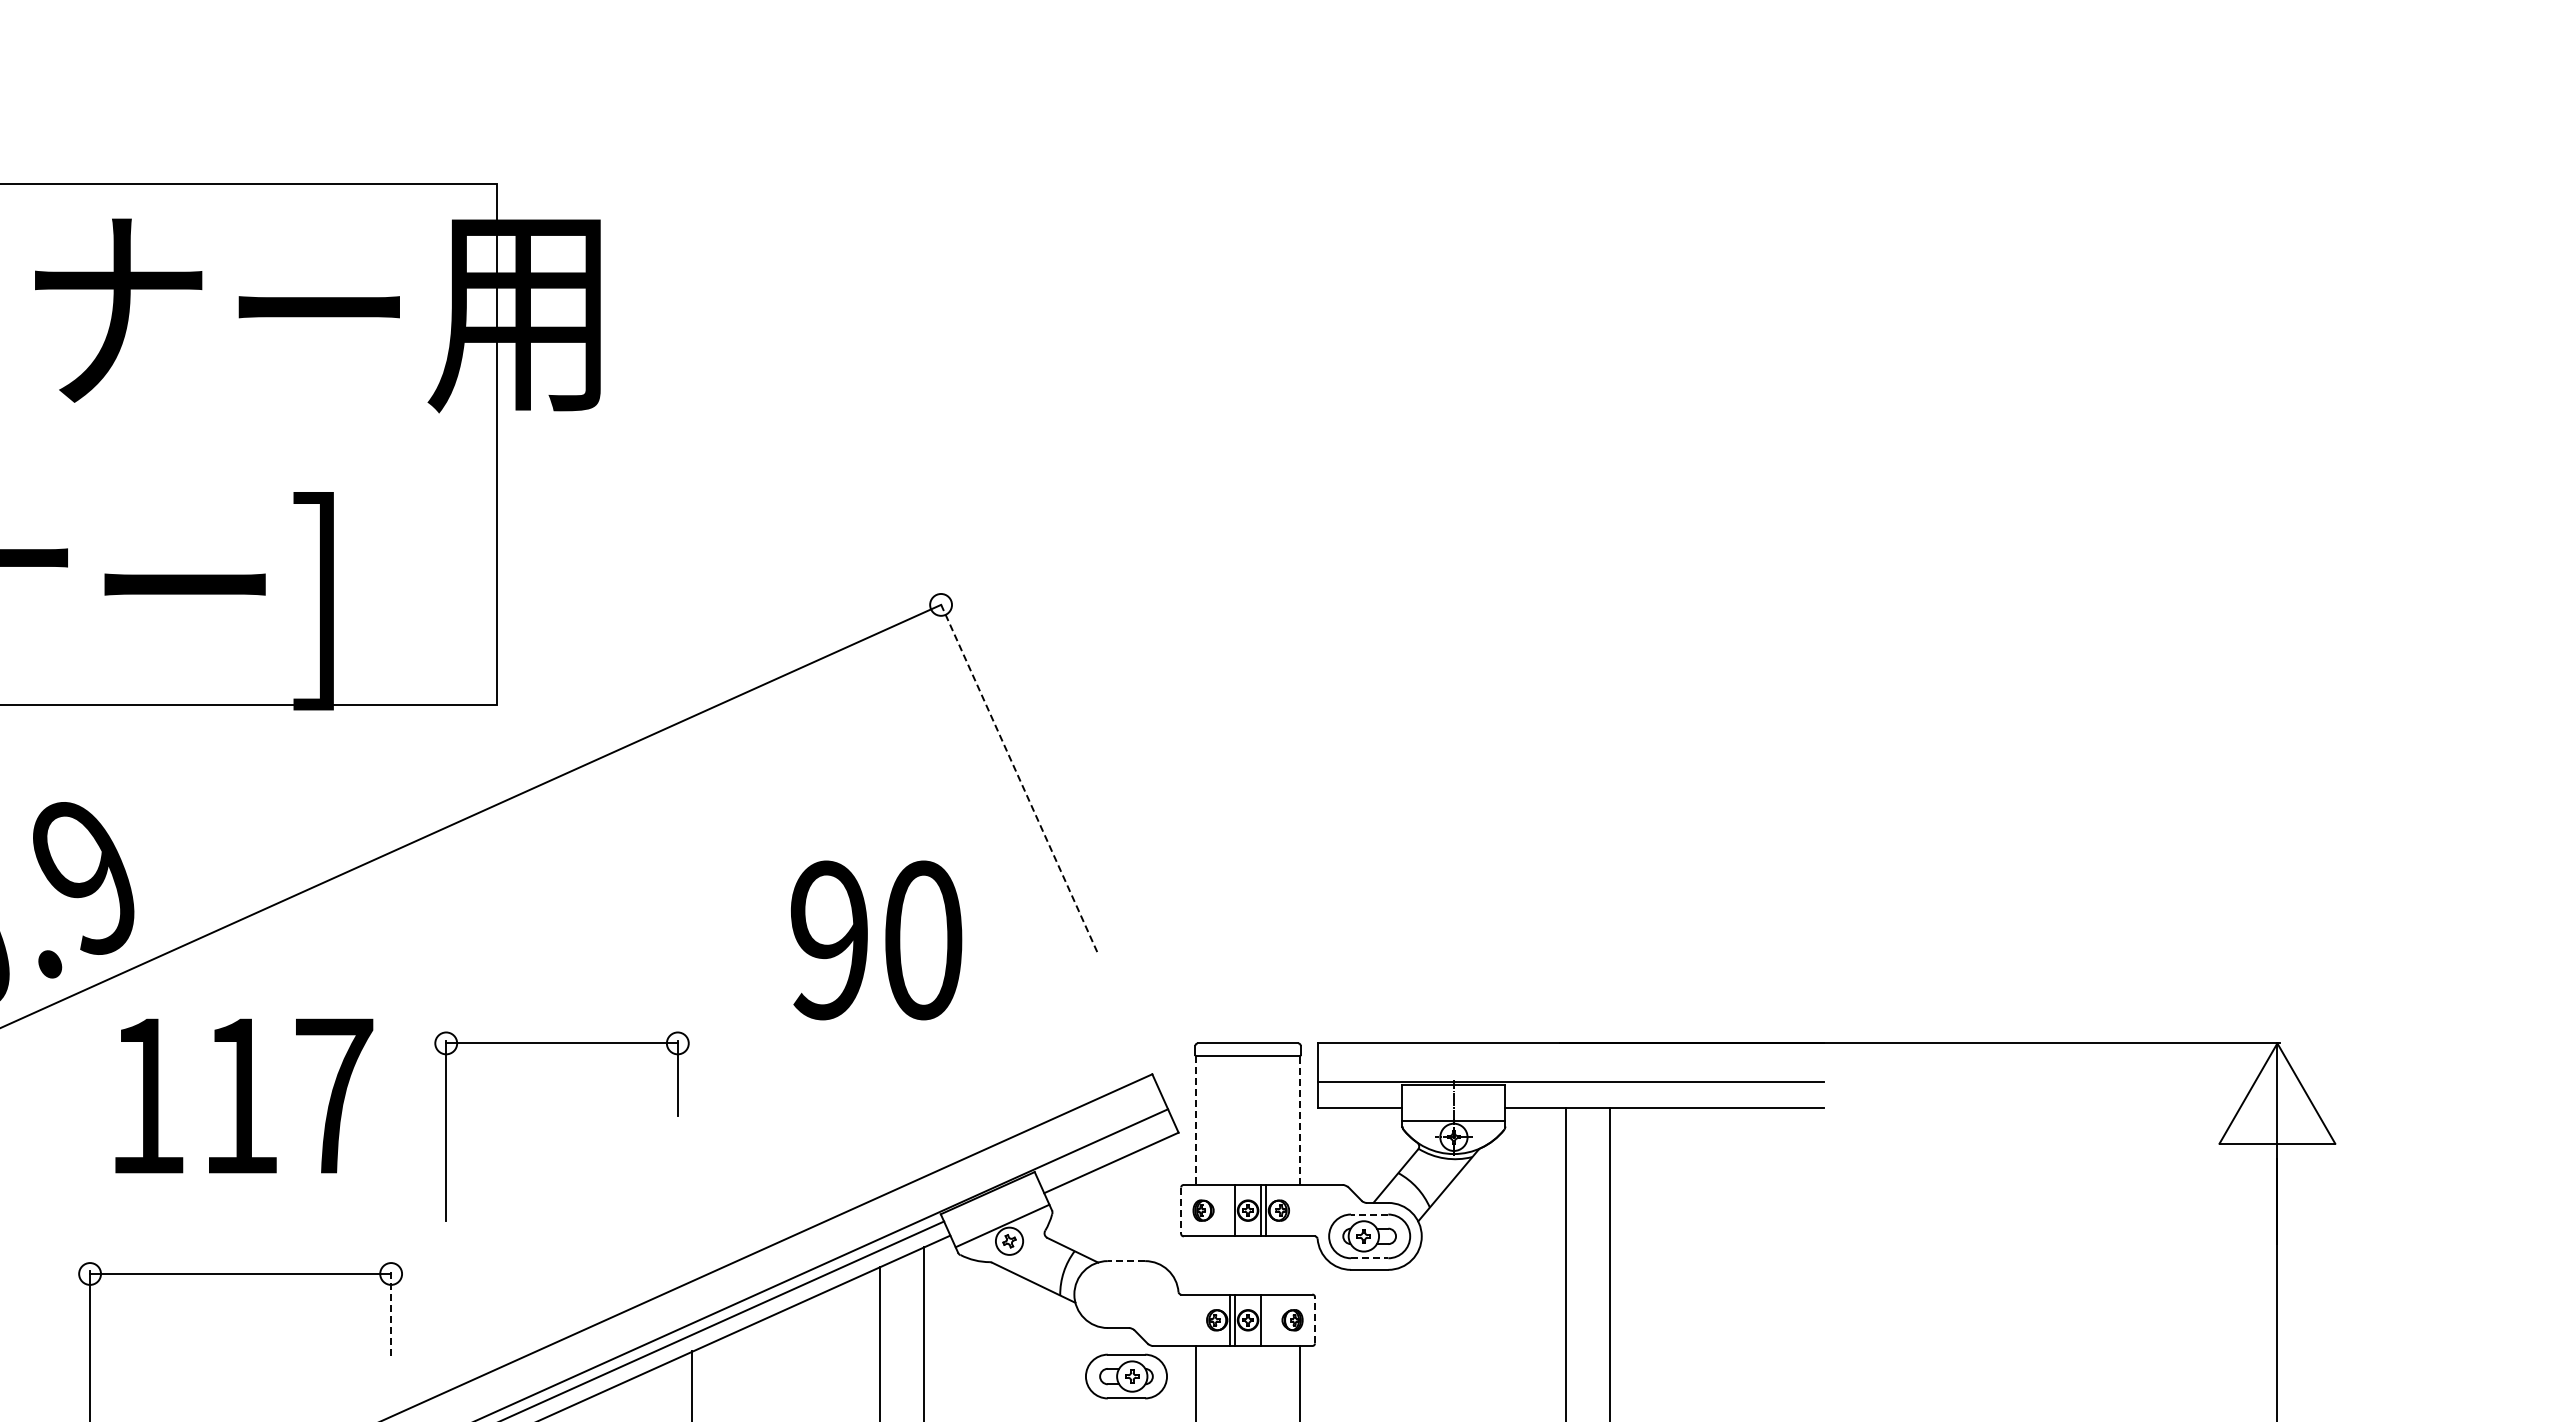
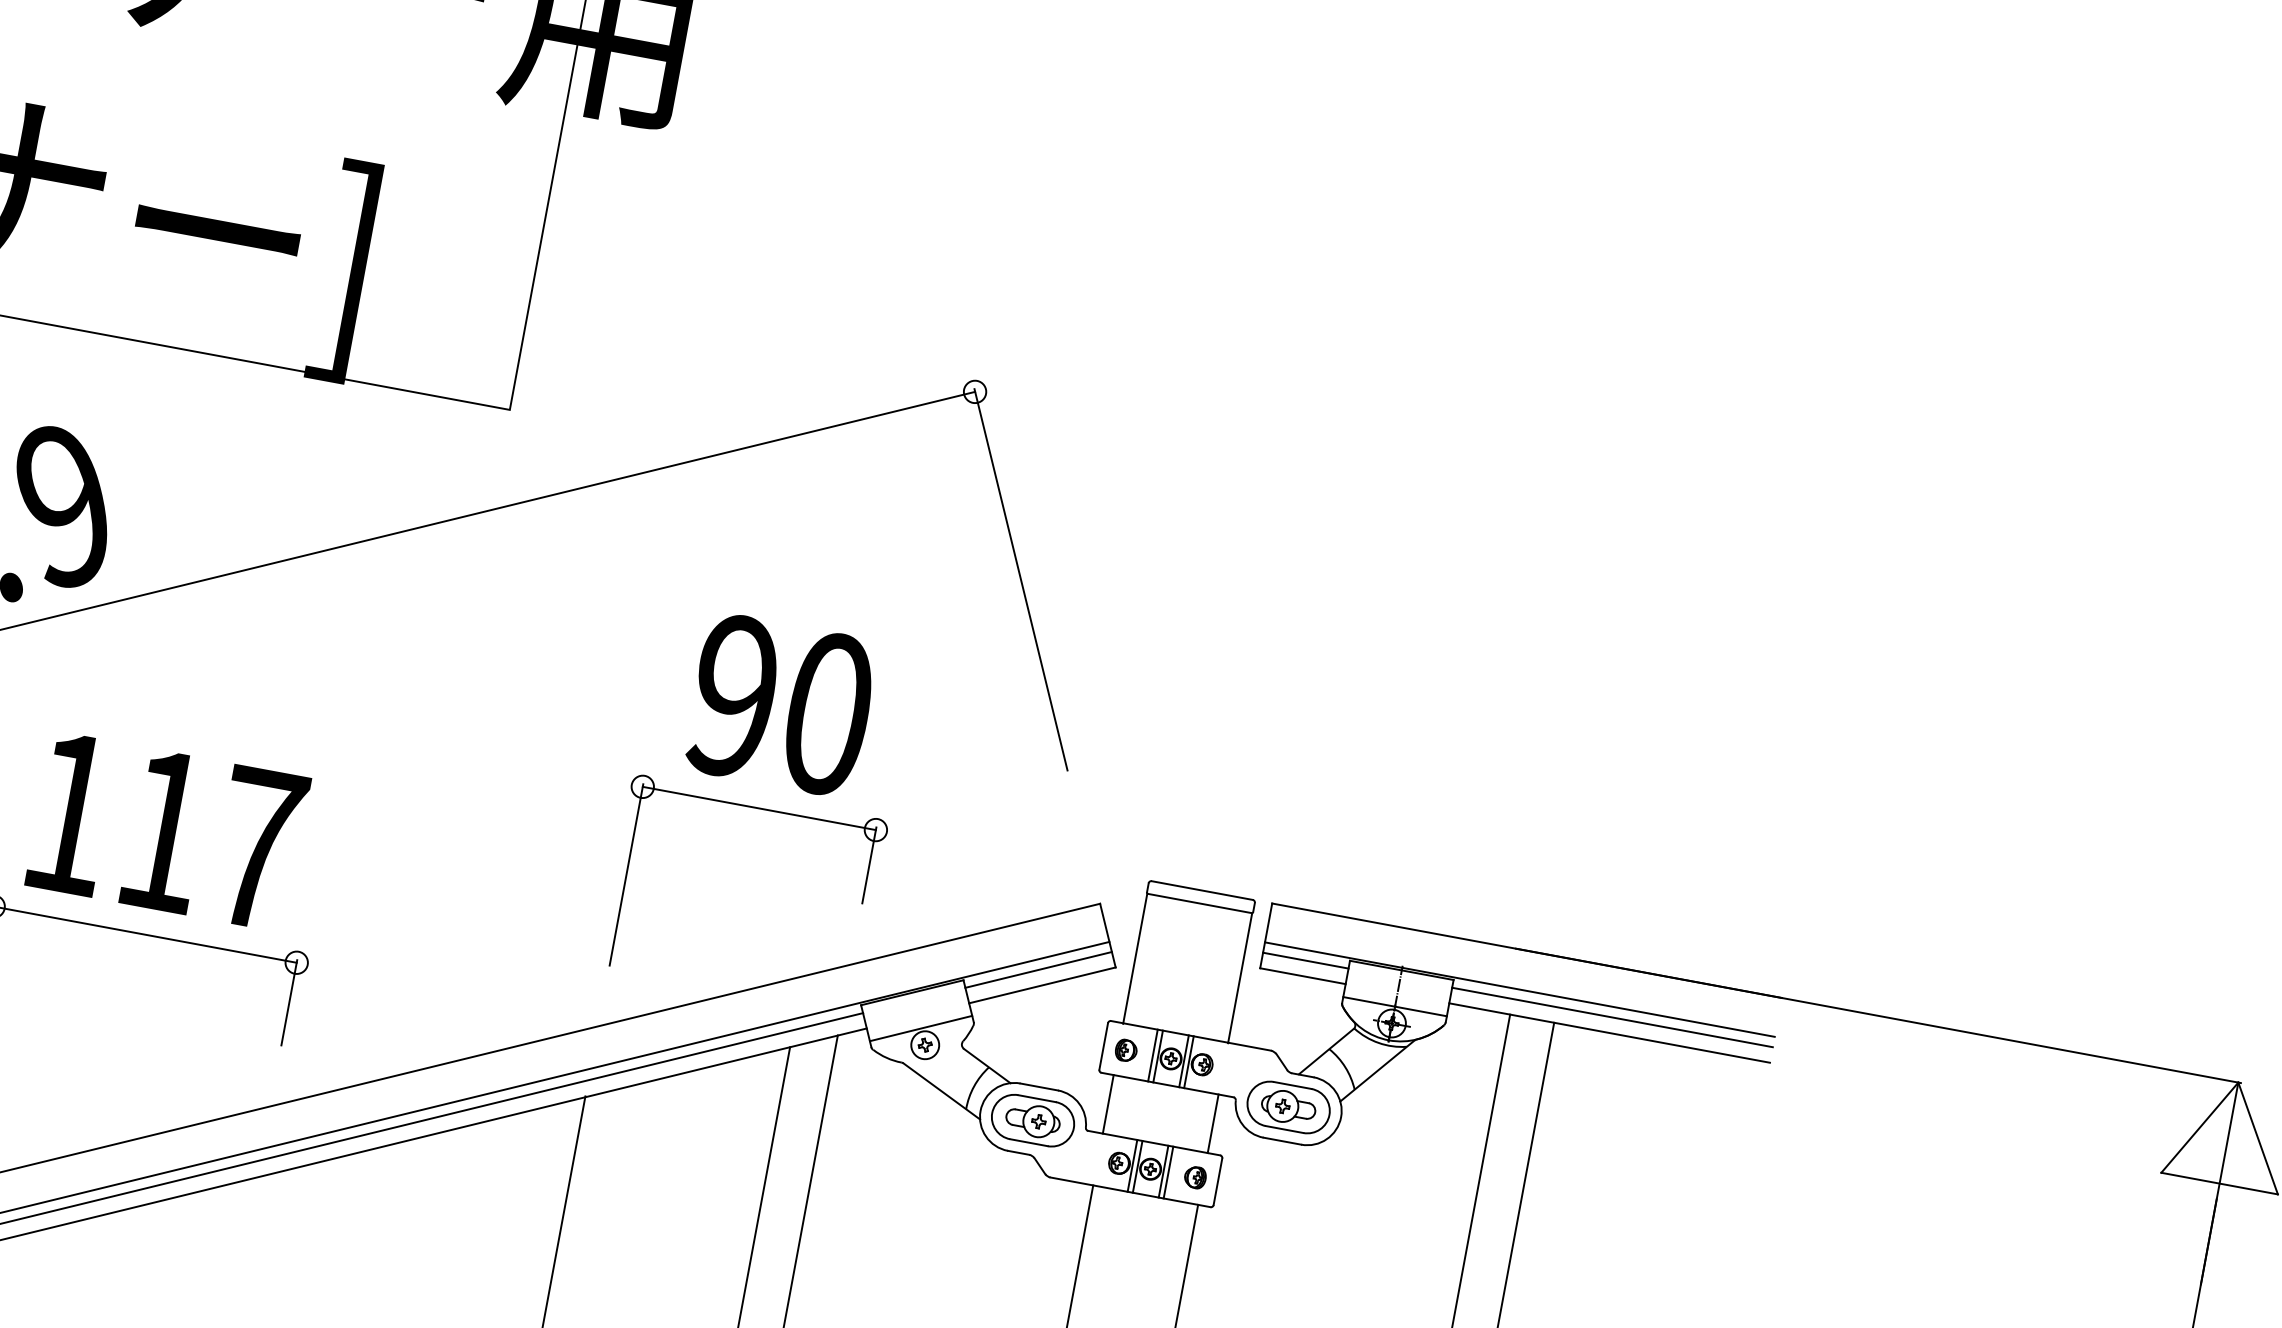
line: (1018, 777) -> (1020, 580), dashed -> solid
text: (876, 940) -> (781, 705), moved
part: (561, 1043) -> (758, 808), moved
line: (1359, 1092) -> (1305, 960), added
line: (1664, 1092) -> (1612, 1017), added
text: (244, 1095) -> (168, 831), moved
line: (1195, 1120) -> (1134, 958), dashed -> solid
line: (1300, 1120) -> (1240, 977), dashed -> solid
line: (1104, 1148) -> (1038, 969), added
line: (1230, 1210) -> (1153, 1055), added
line: (1181, 1211) -> (1103, 1047), dashed -> solid
line: (1369, 1214) -> (1292, 1085), dashed -> solid
line: (1369, 1258) -> (1284, 1129), dashed -> solid
line: (1126, 1261) -> (1039, 1087), dashed -> solid
line: (1195, 1265) -> (1107, 1104), added
line: (1300, 1265) -> (1213, 1123), added
line: (391, 1313) -> (289, 1002), dashed -> solid
line: (1314, 1319) -> (1217, 1180), dashed -> solid
line: (1265, 1320) -> (1168, 1172), added
part: (1126, 1376) -> (1033, 1120), moved

